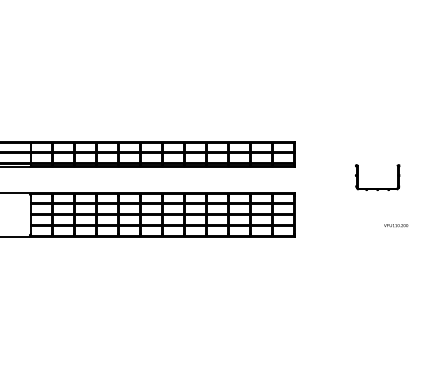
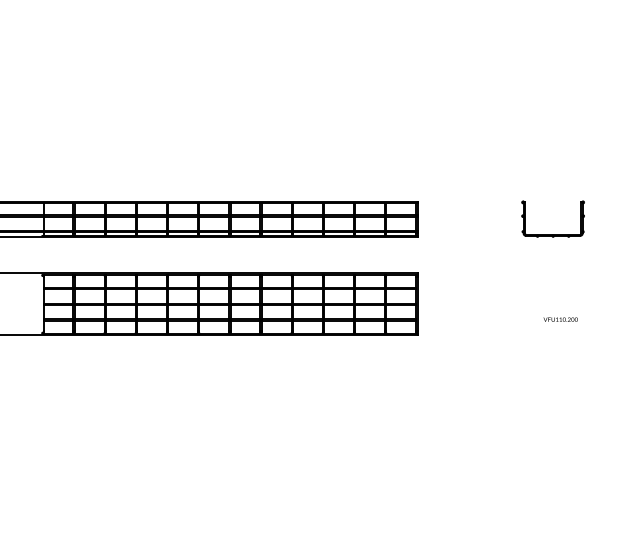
part: (377, 188) -> (552, 234), moved

